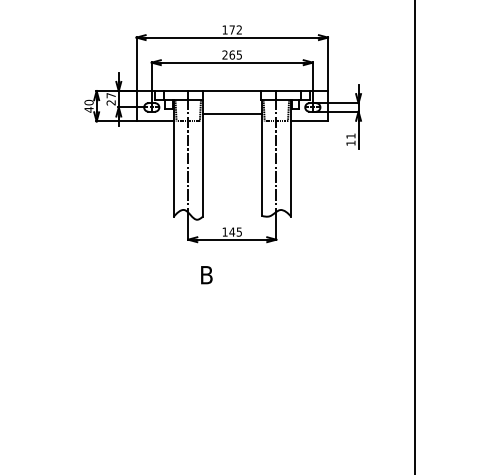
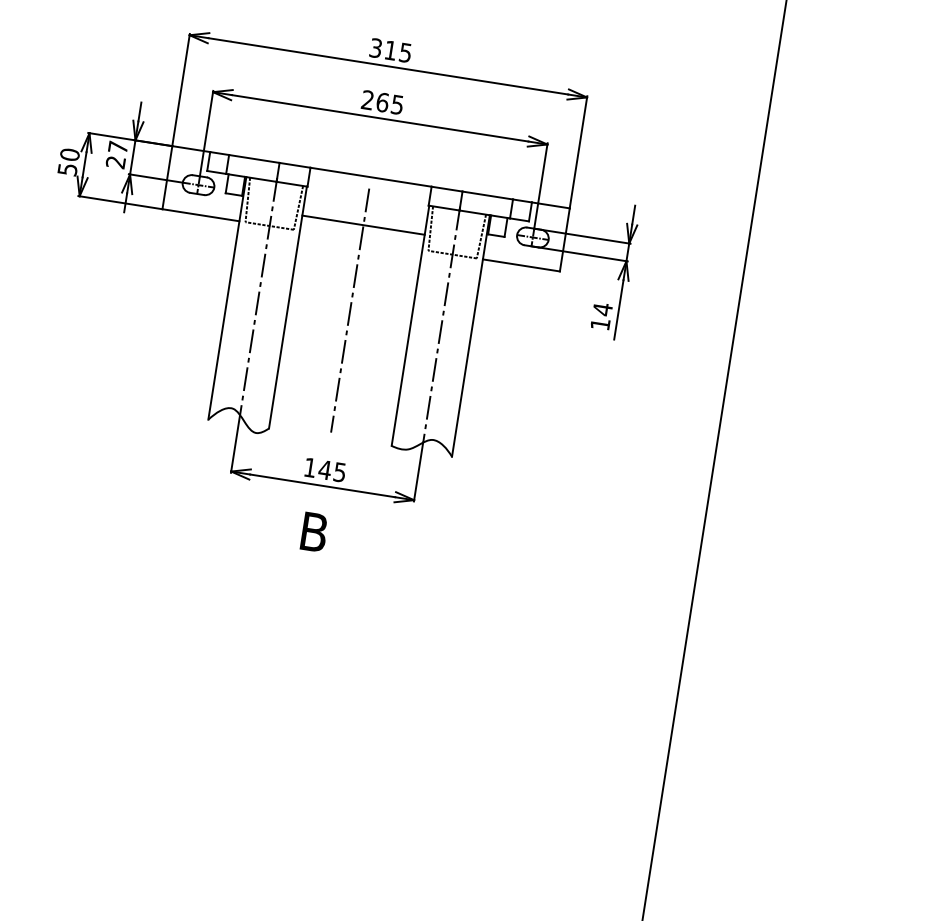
text: (231, 29) -> (389, 49), 172 -> 315
text: (88, 109) -> (66, 168), 40 -> 50
text: (350, 136) -> (601, 310), 11 -> 14
line: (232, 155) -> (350, 311), added
text: (206, 275) -> (313, 532), moved

